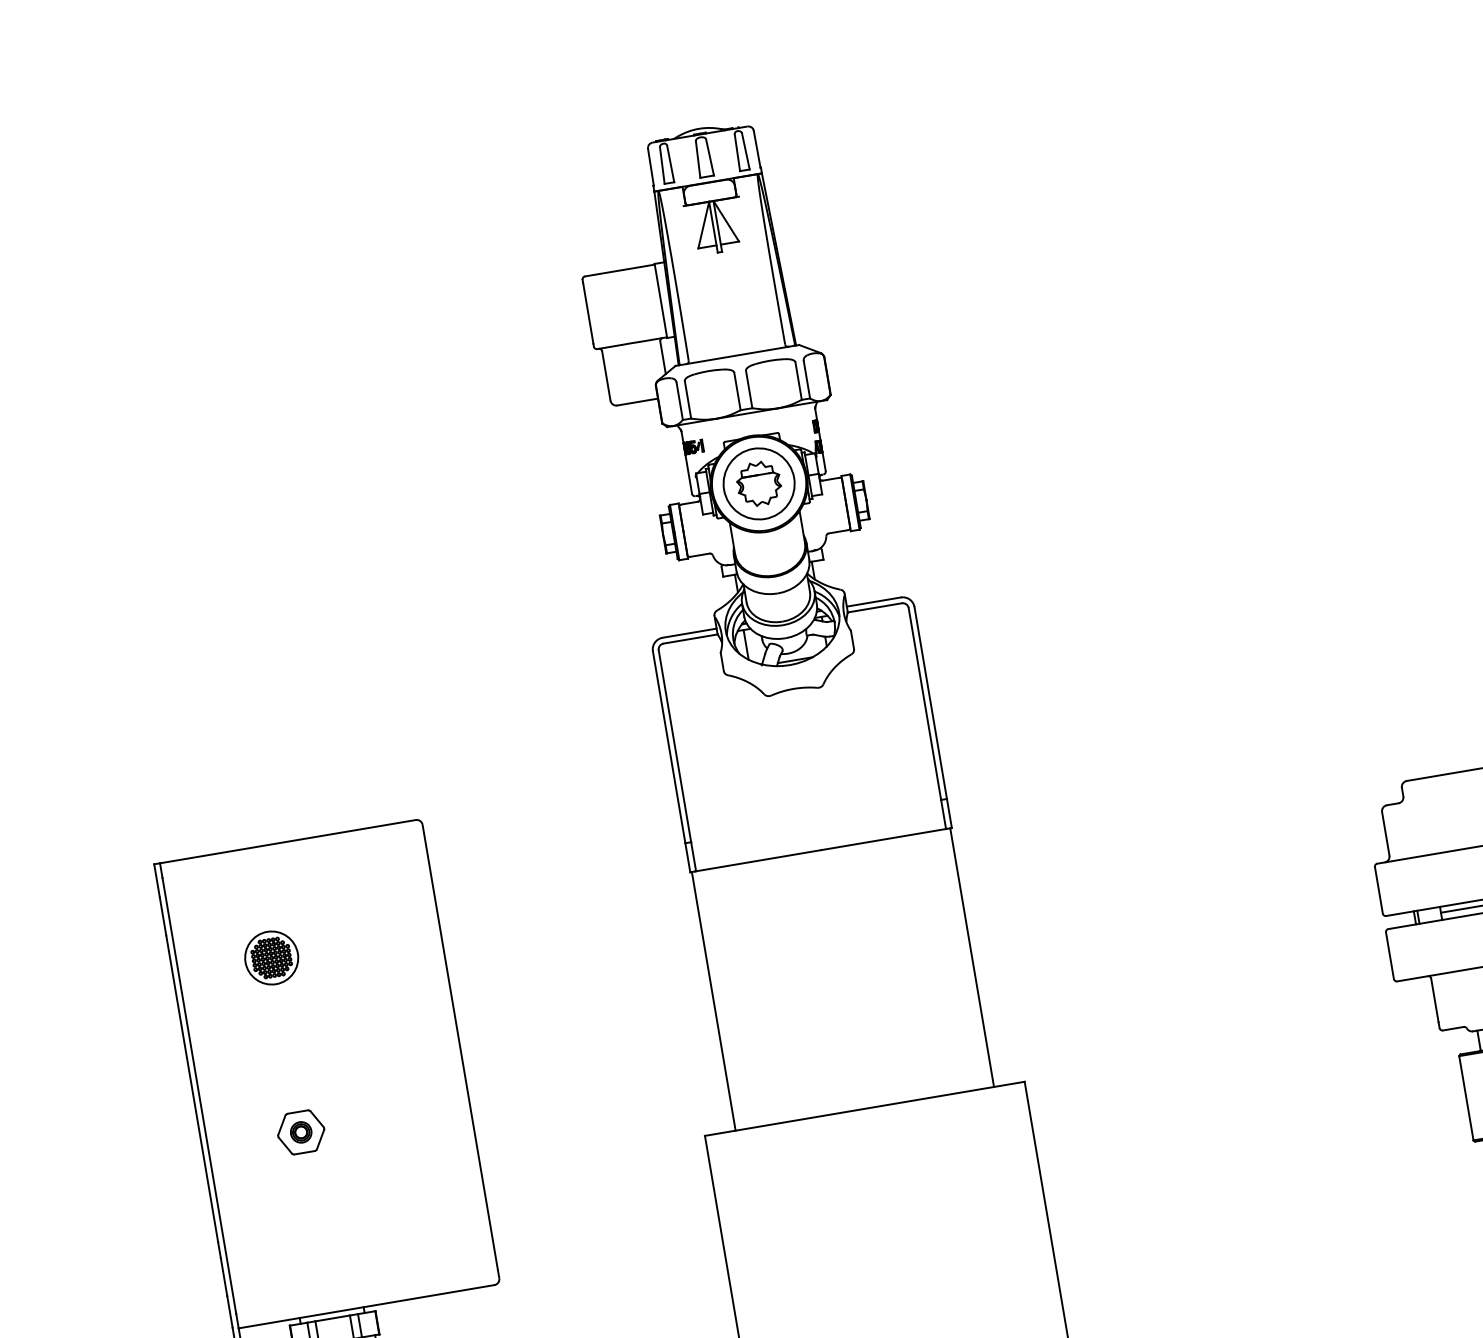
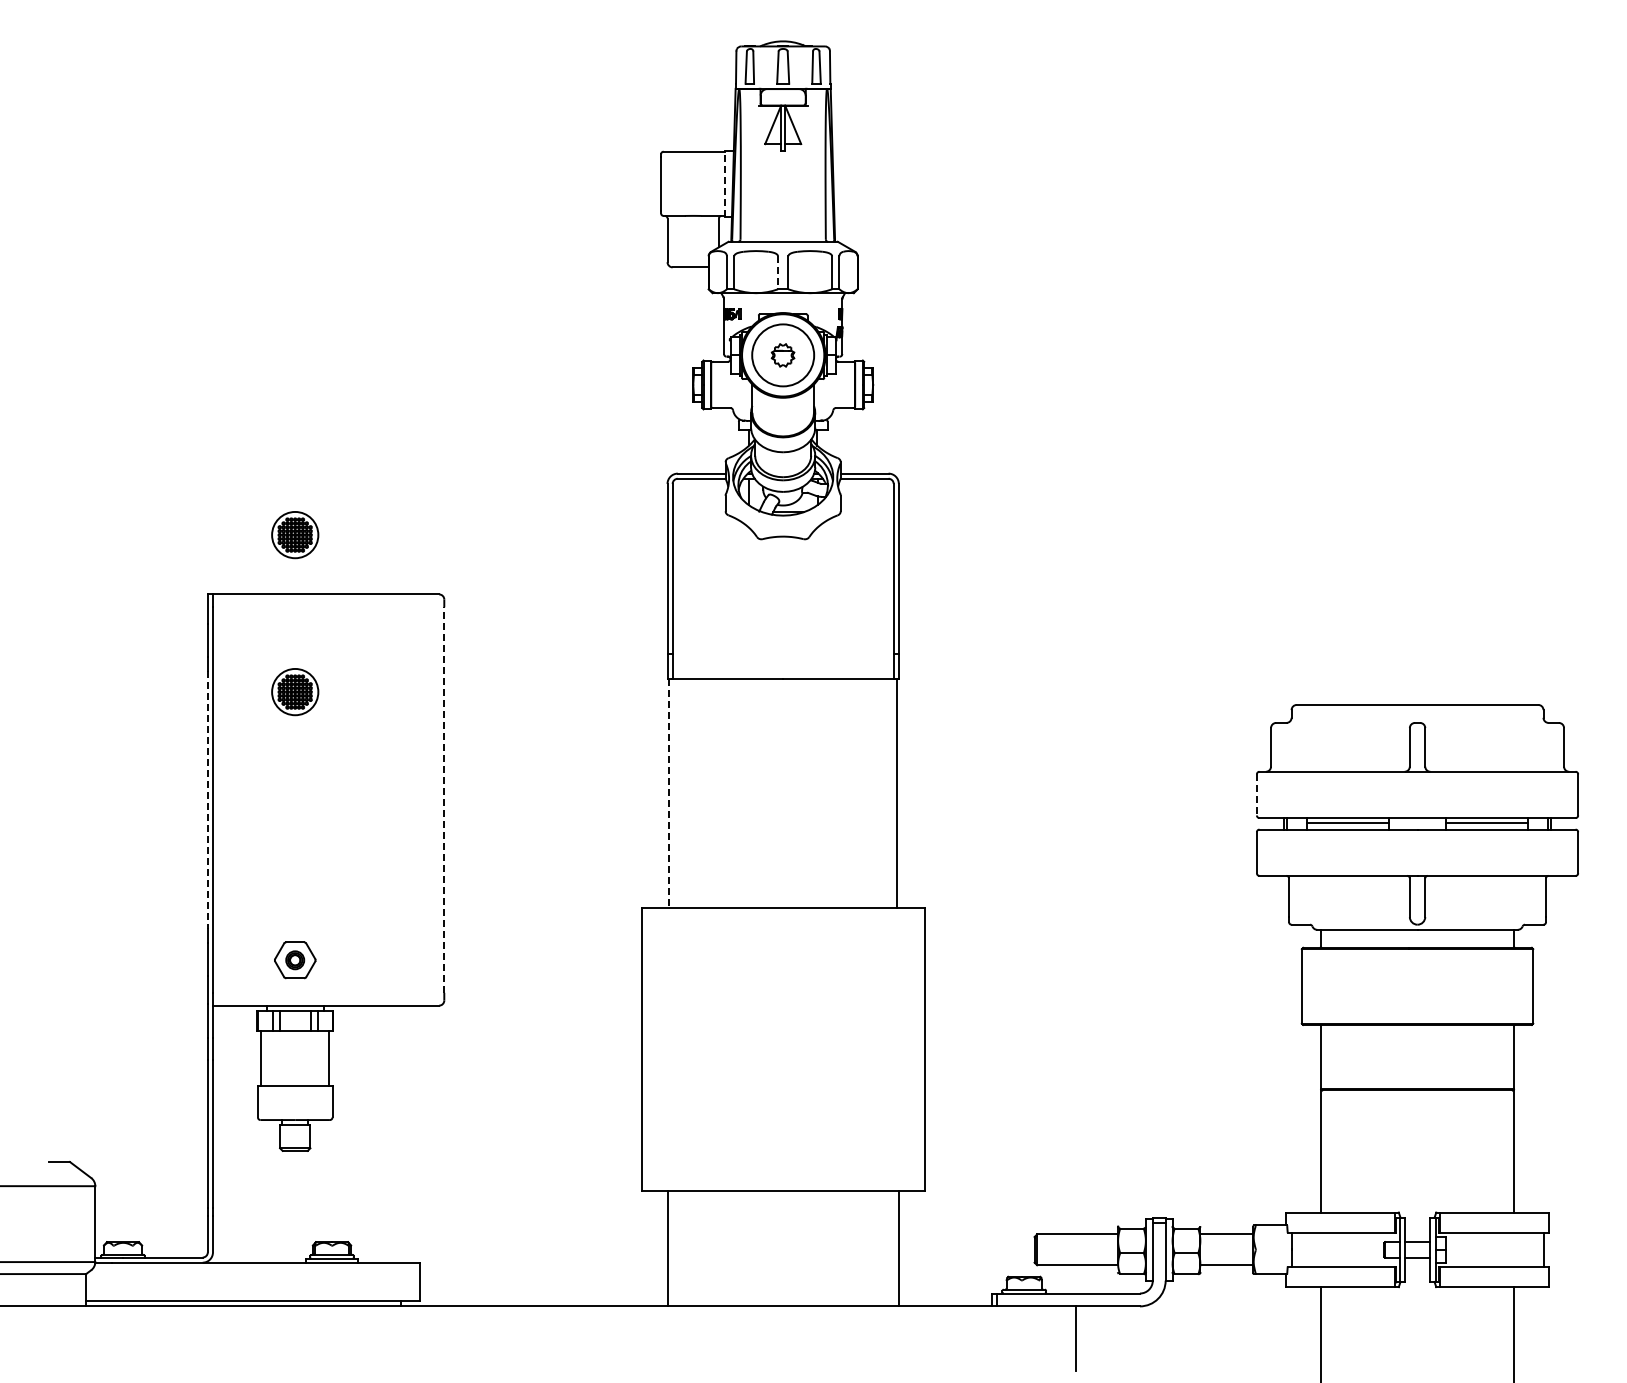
line: (661, 300) -> (725, 183), solid -> dashed
line: (737, 391) -> (778, 272), solid -> dashed
part: (758, 484) -> (782, 355), size x0.6
part: (242, 780) -> (295, 535), added
line: (1378, 889) -> (1256, 794), solid -> dashed
line: (713, 1002) -> (668, 794), solid -> dashed
line: (461, 1052) -> (444, 800), solid -> dashed
line: (193, 1097) -> (207, 800), solid -> dashed
part: (301, 1132) -> (295, 960), moved

